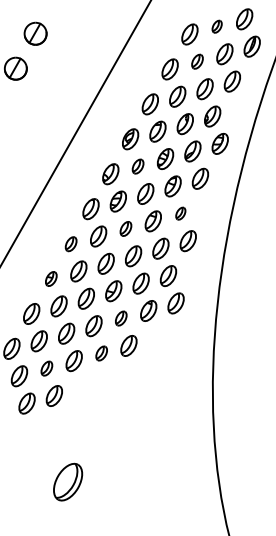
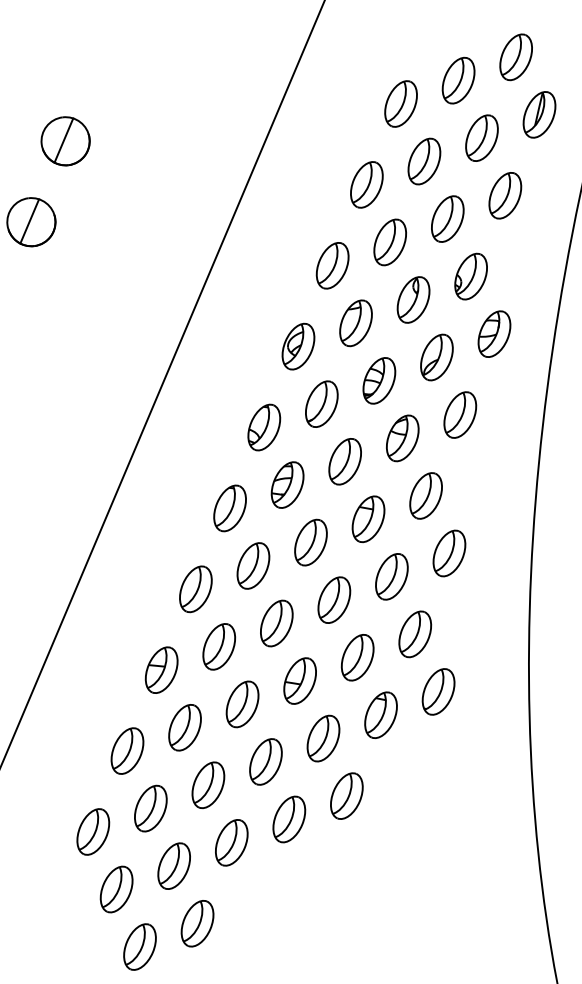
part: (216, 26) -> (456, 79), size x1.67
part: (197, 61) -> (424, 160), size x1.43
part: (137, 166) -> (320, 404), size x1.43
part: (180, 213) -> (425, 495), size x1.67
part: (125, 228) -> (309, 541), size x1.43
part: (70, 244) -> (194, 590), size x1.43
part: (50, 278) -> (159, 669), size x1.43
part: (120, 318) -> (321, 738), size x1.43
part: (101, 353) -> (289, 819), size x1.43
part: (46, 368) -> (173, 865), size x1.43

